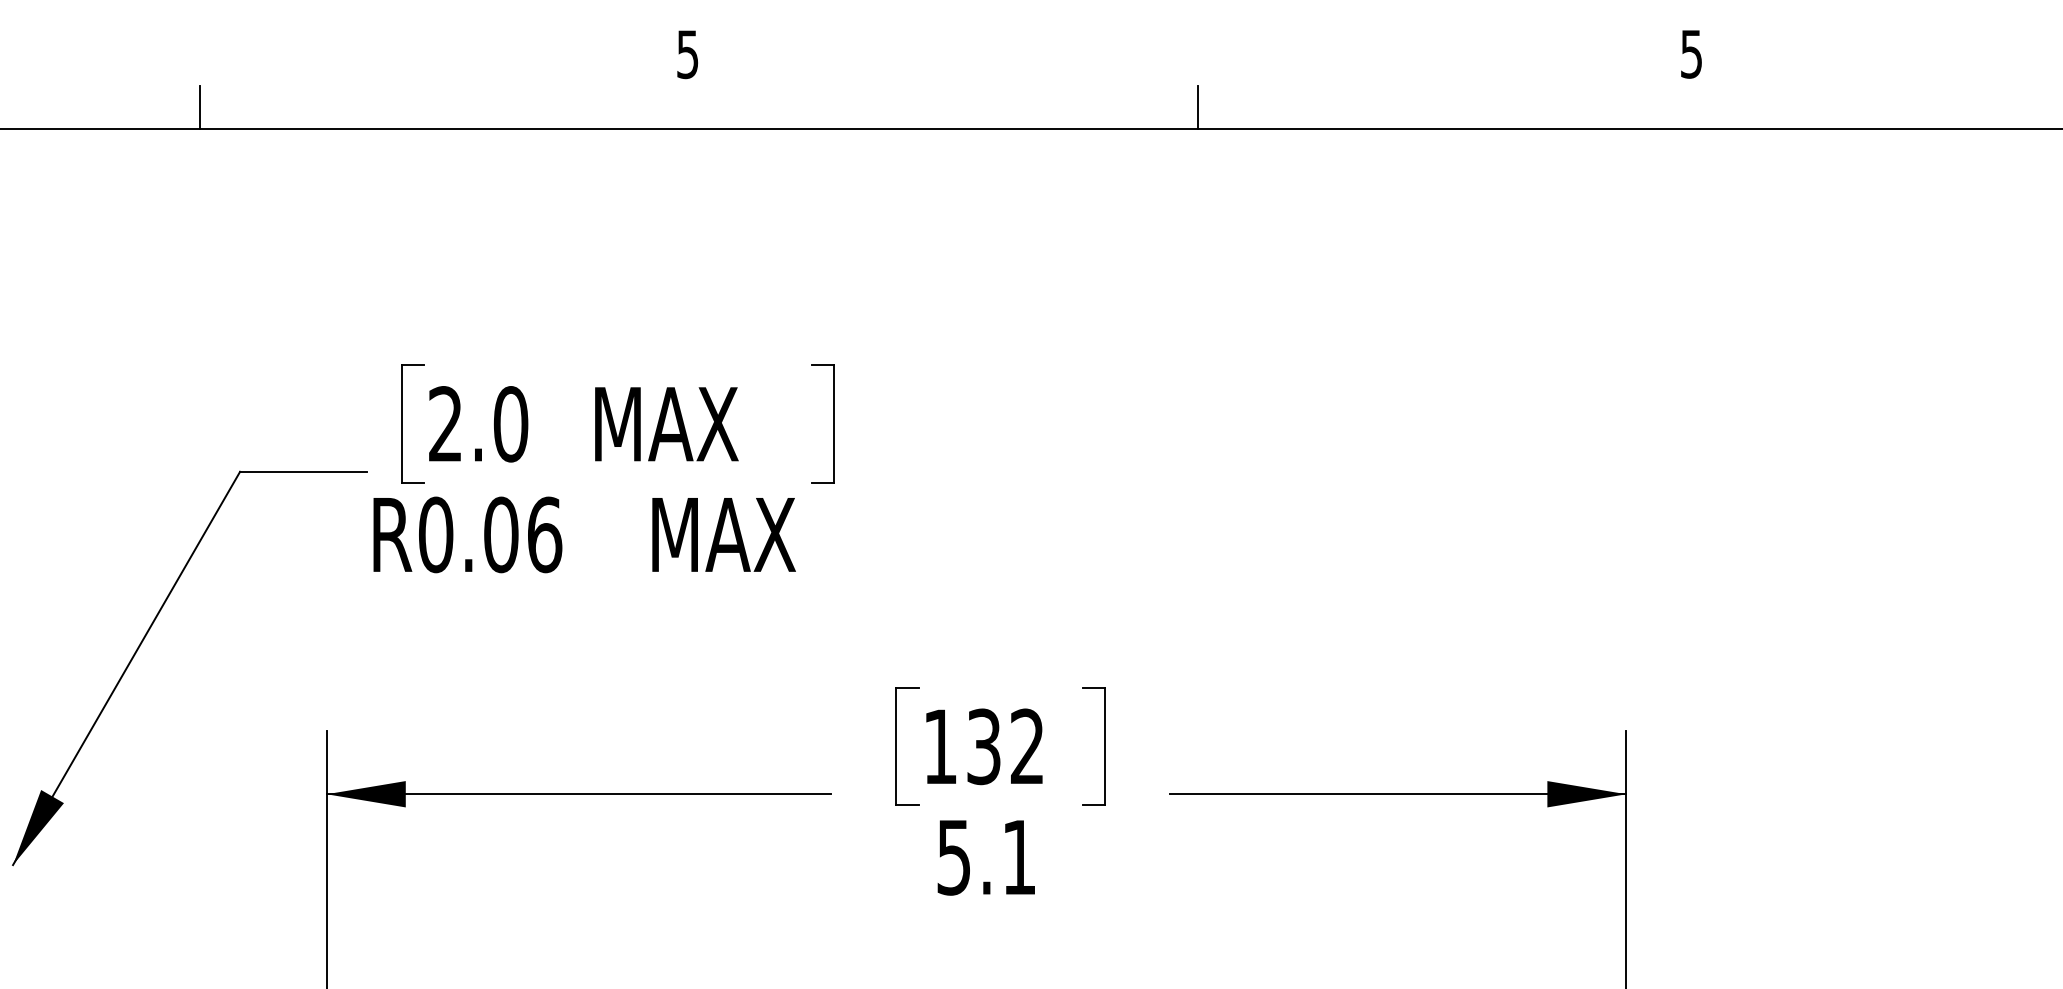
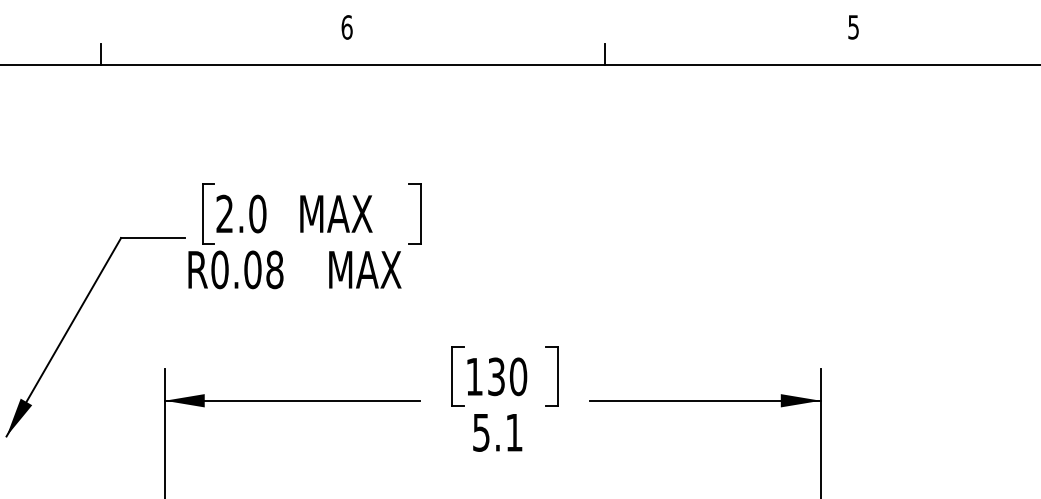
text: (686, 54) -> (346, 27), 5 -> 6
text: (544, 534) -> (274, 269), R0.06 -> R0.08
text: (1027, 746) -> (518, 376), 132 -> 130

